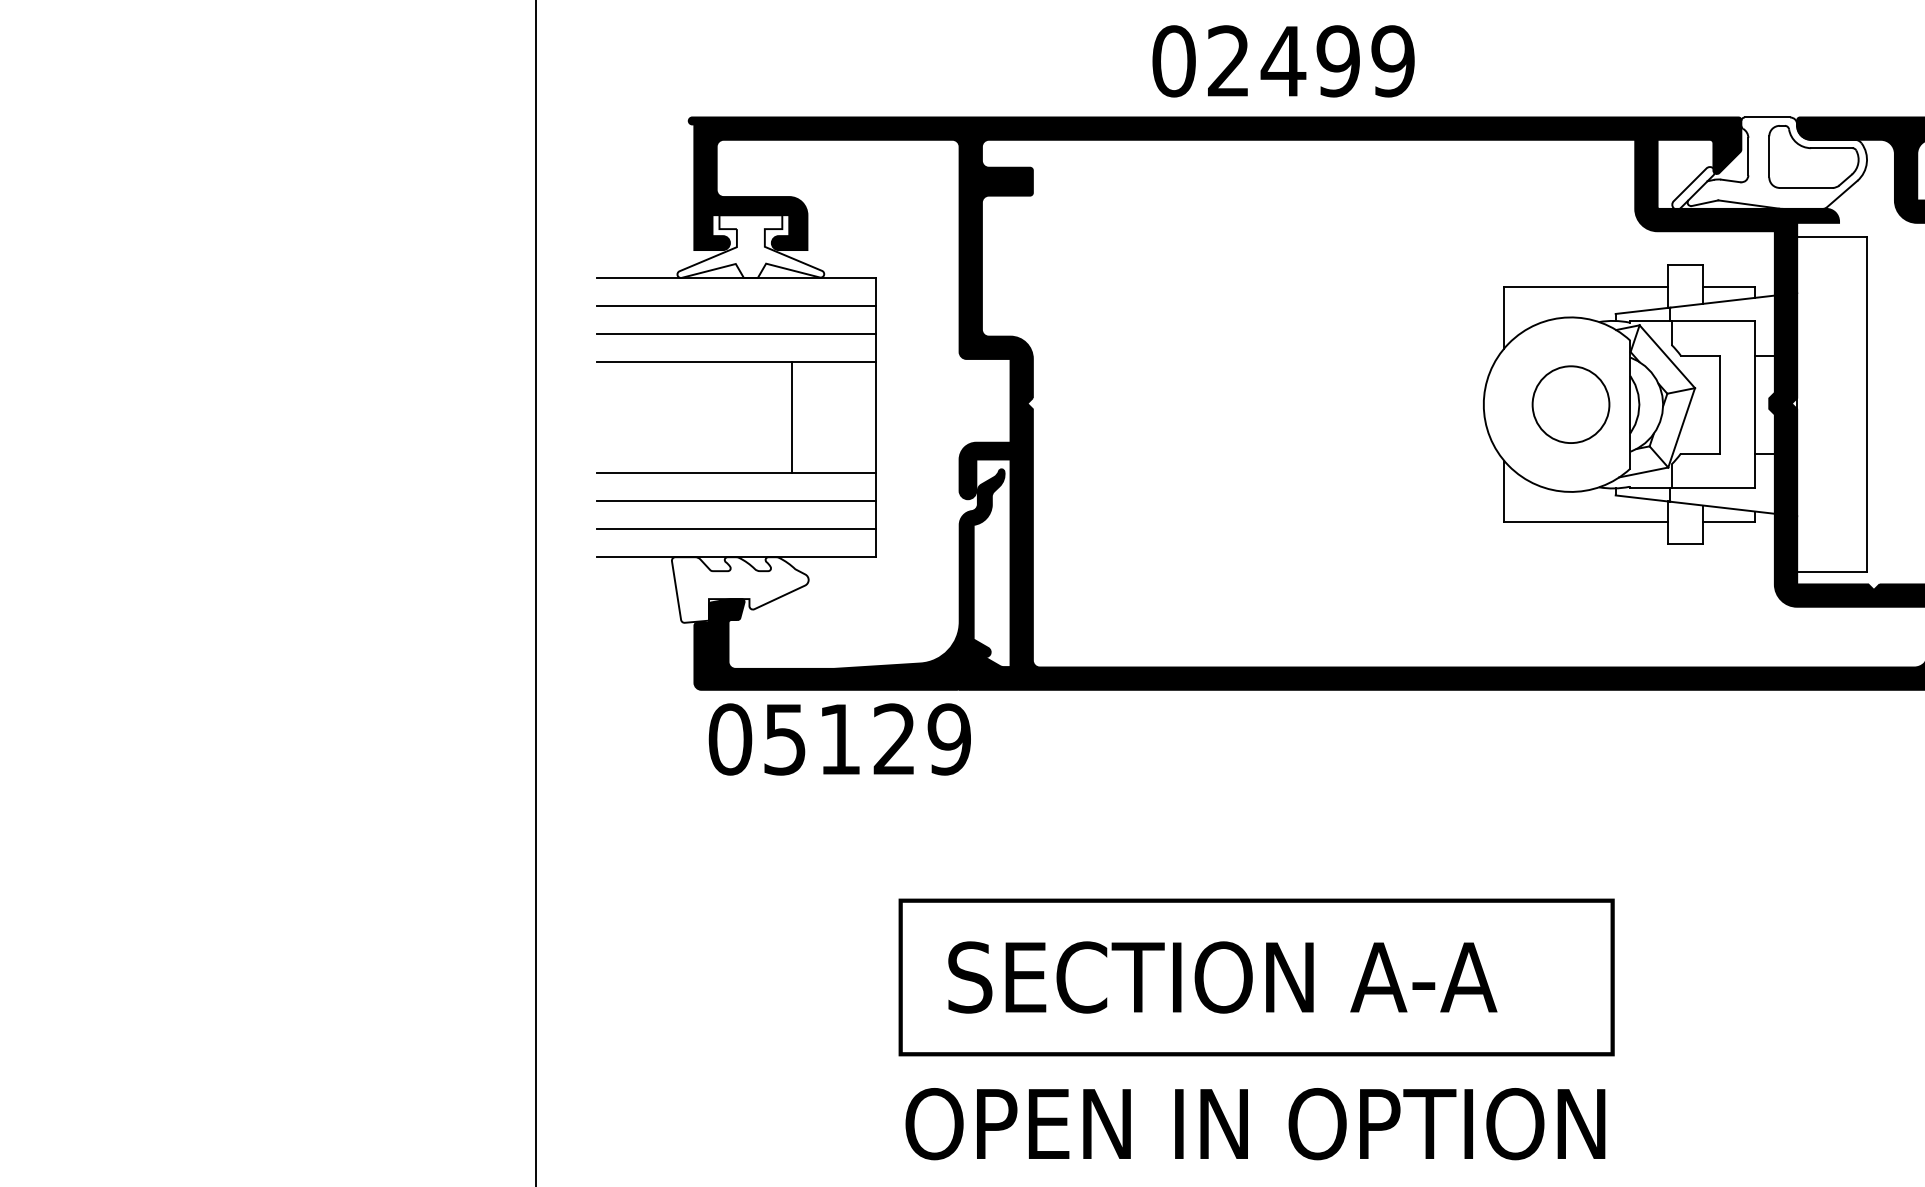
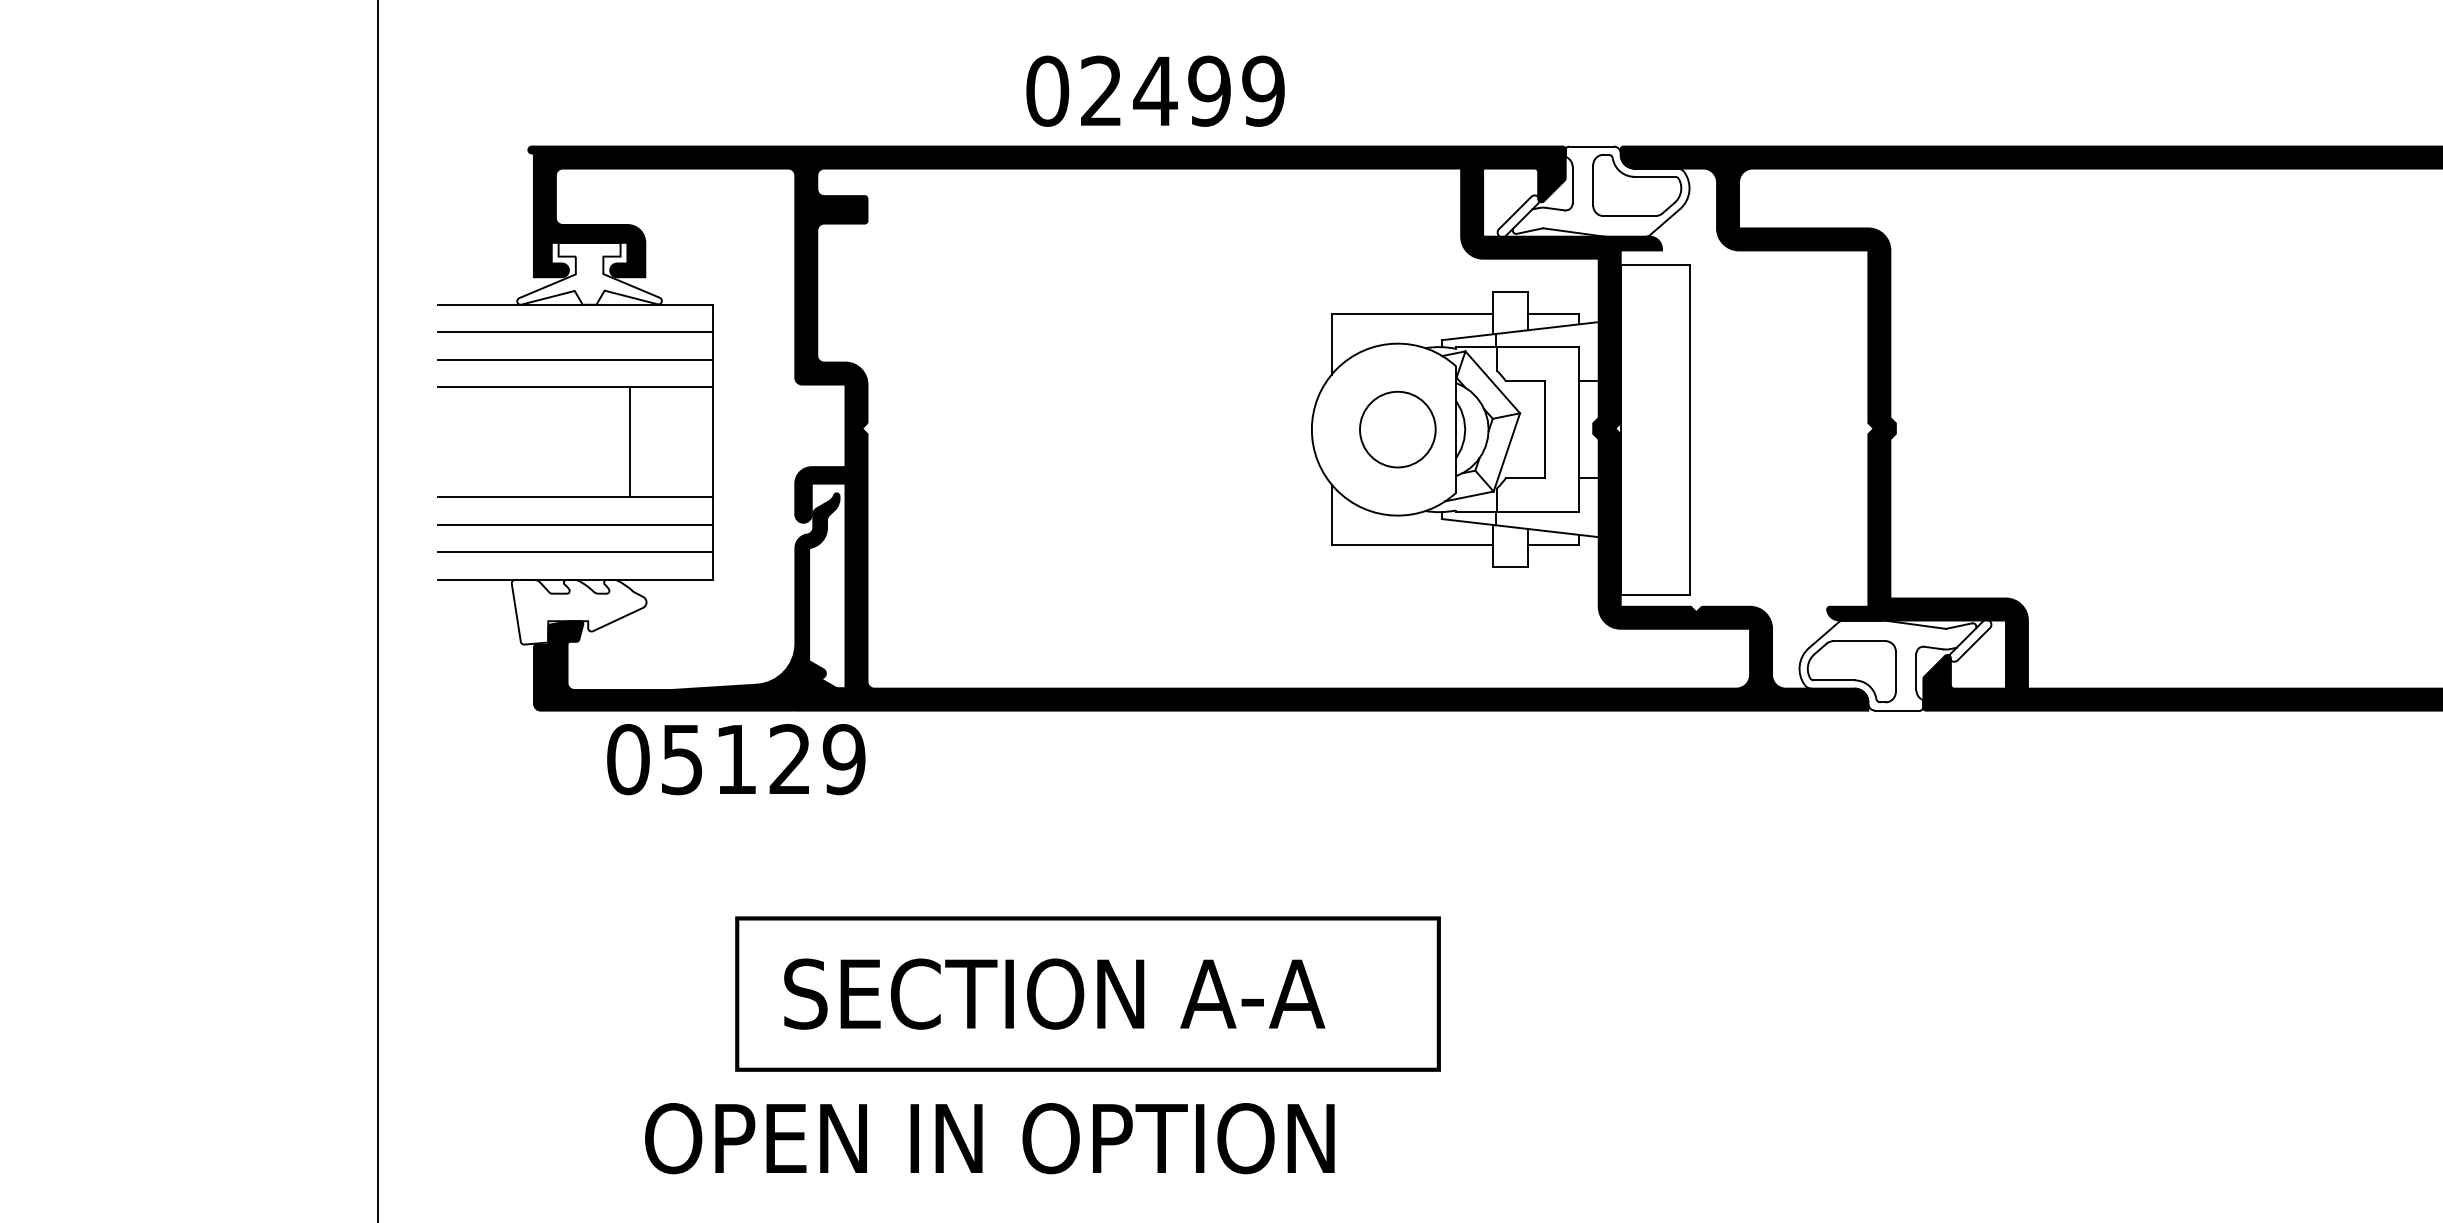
text: (1283, 60) -> (1155, 90), moved
text: (840, 739) -> (736, 759), moved
text: (1255, 1123) -> (989, 1138), moved

